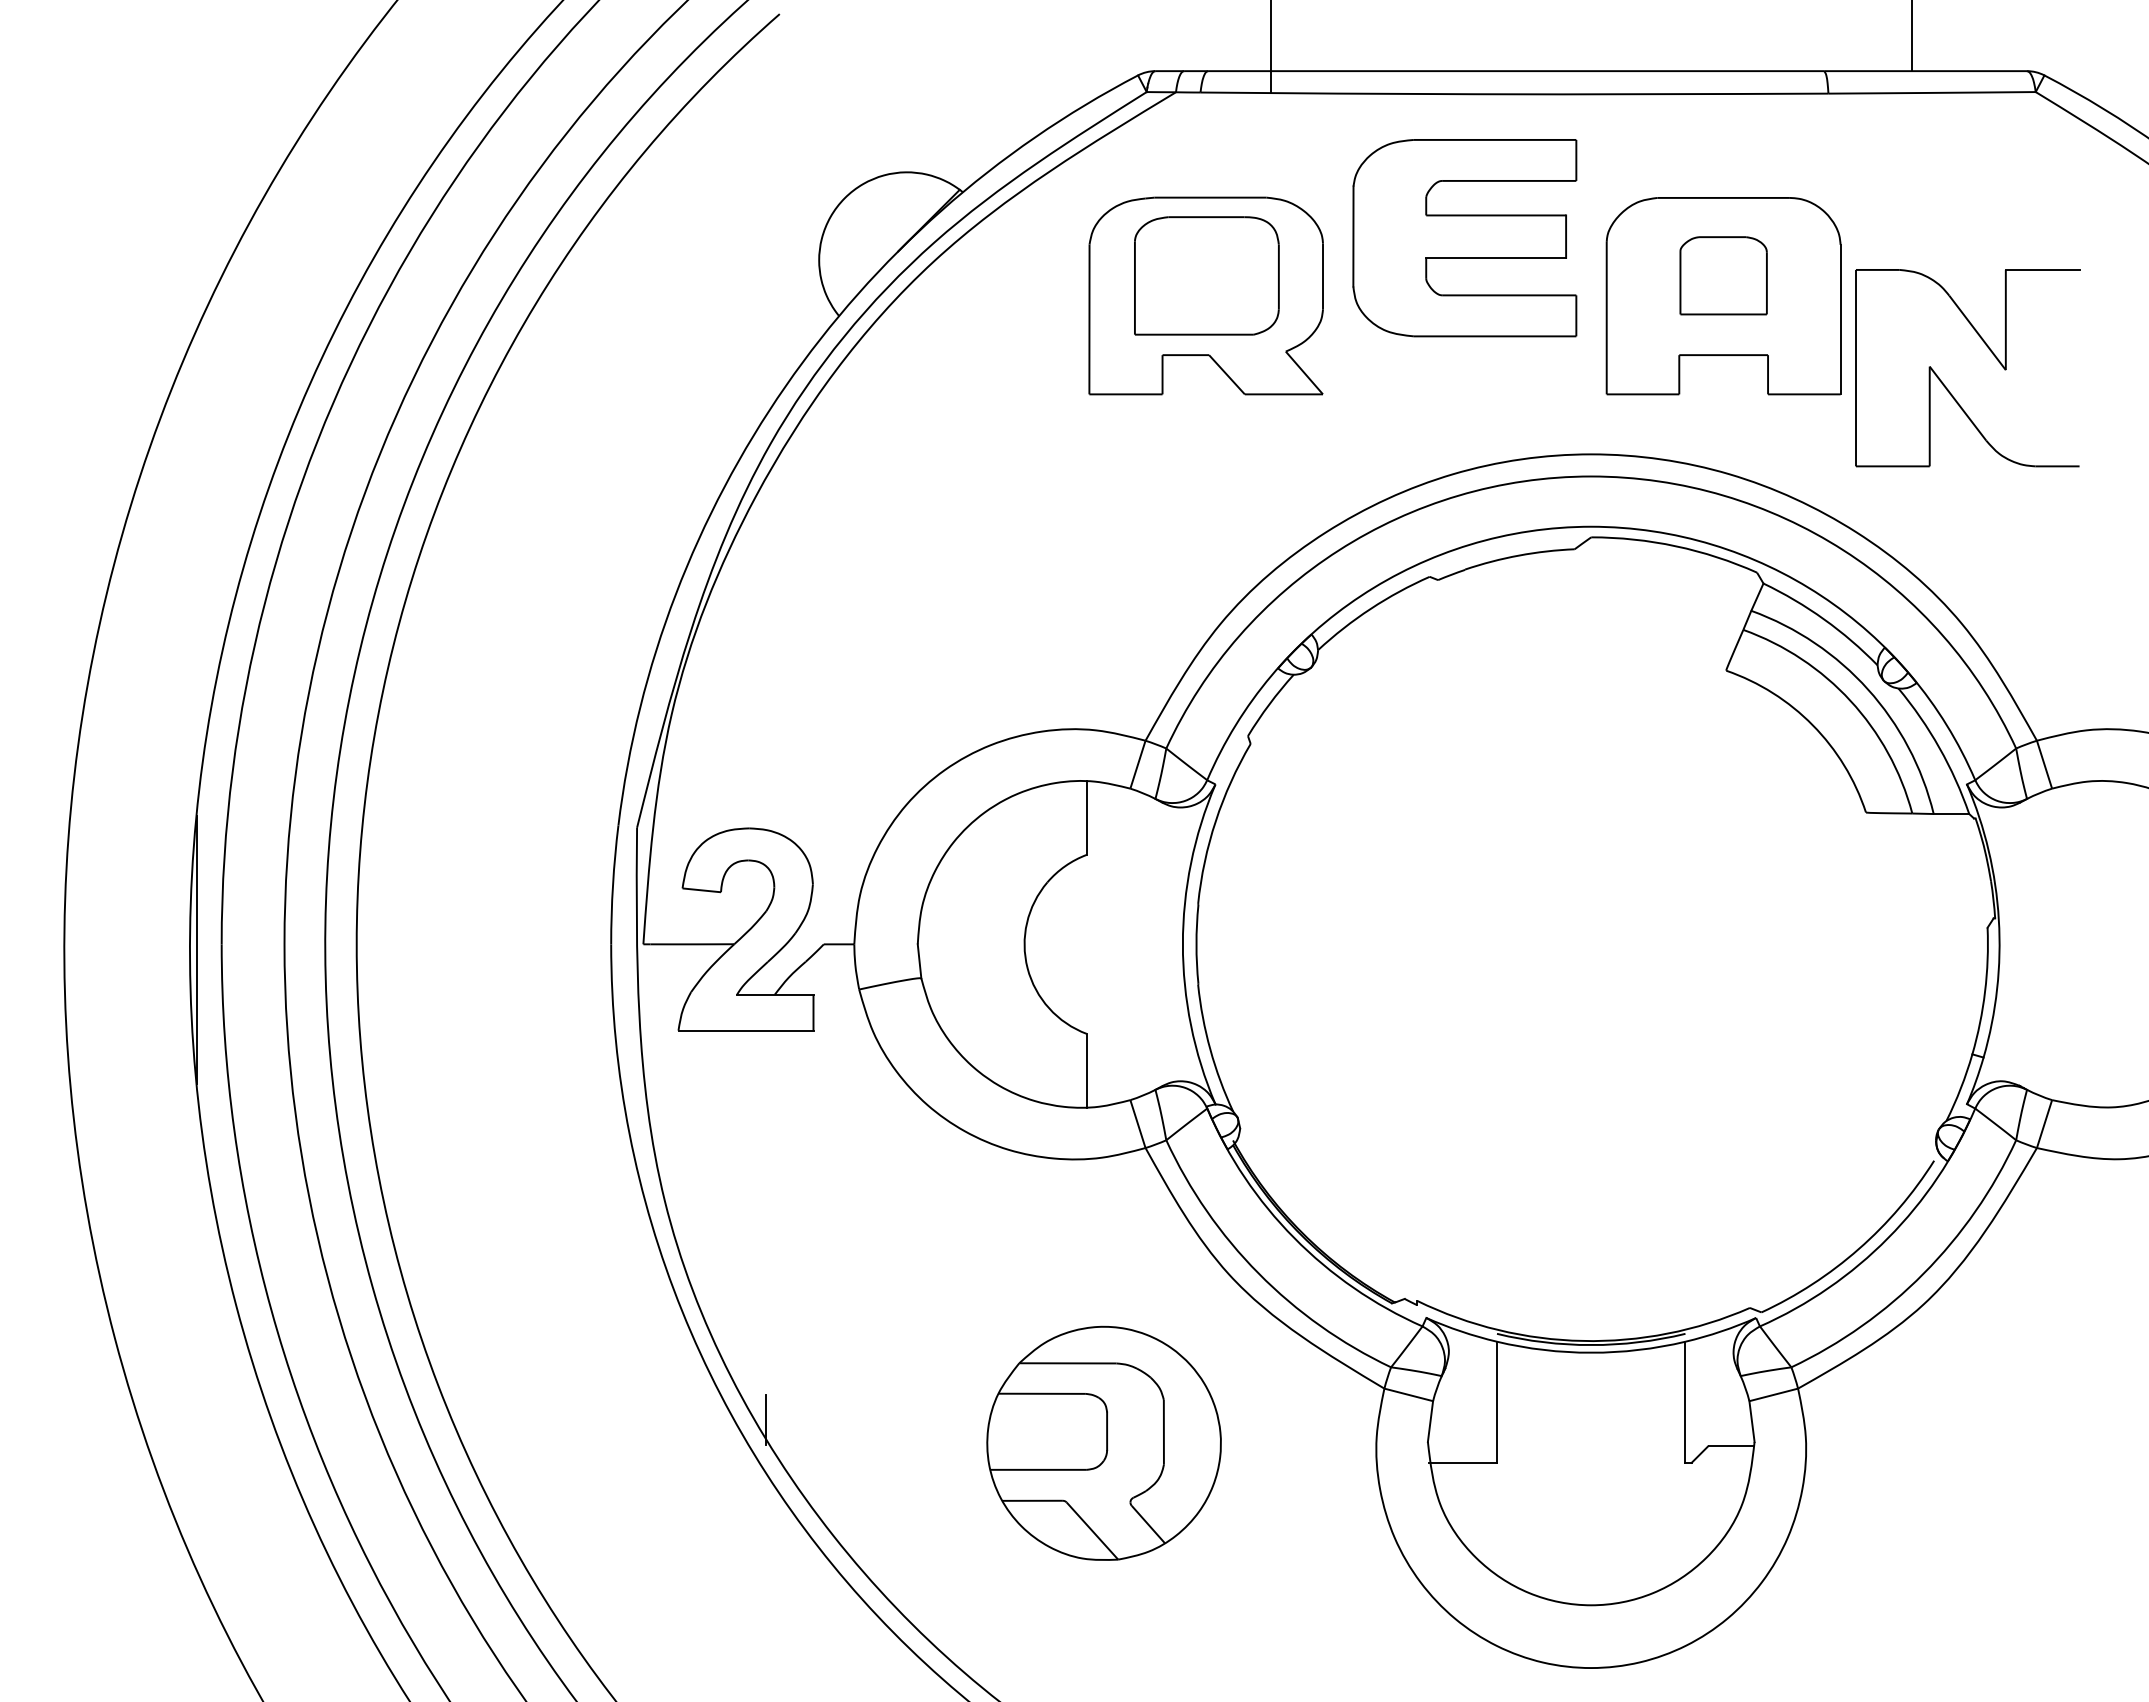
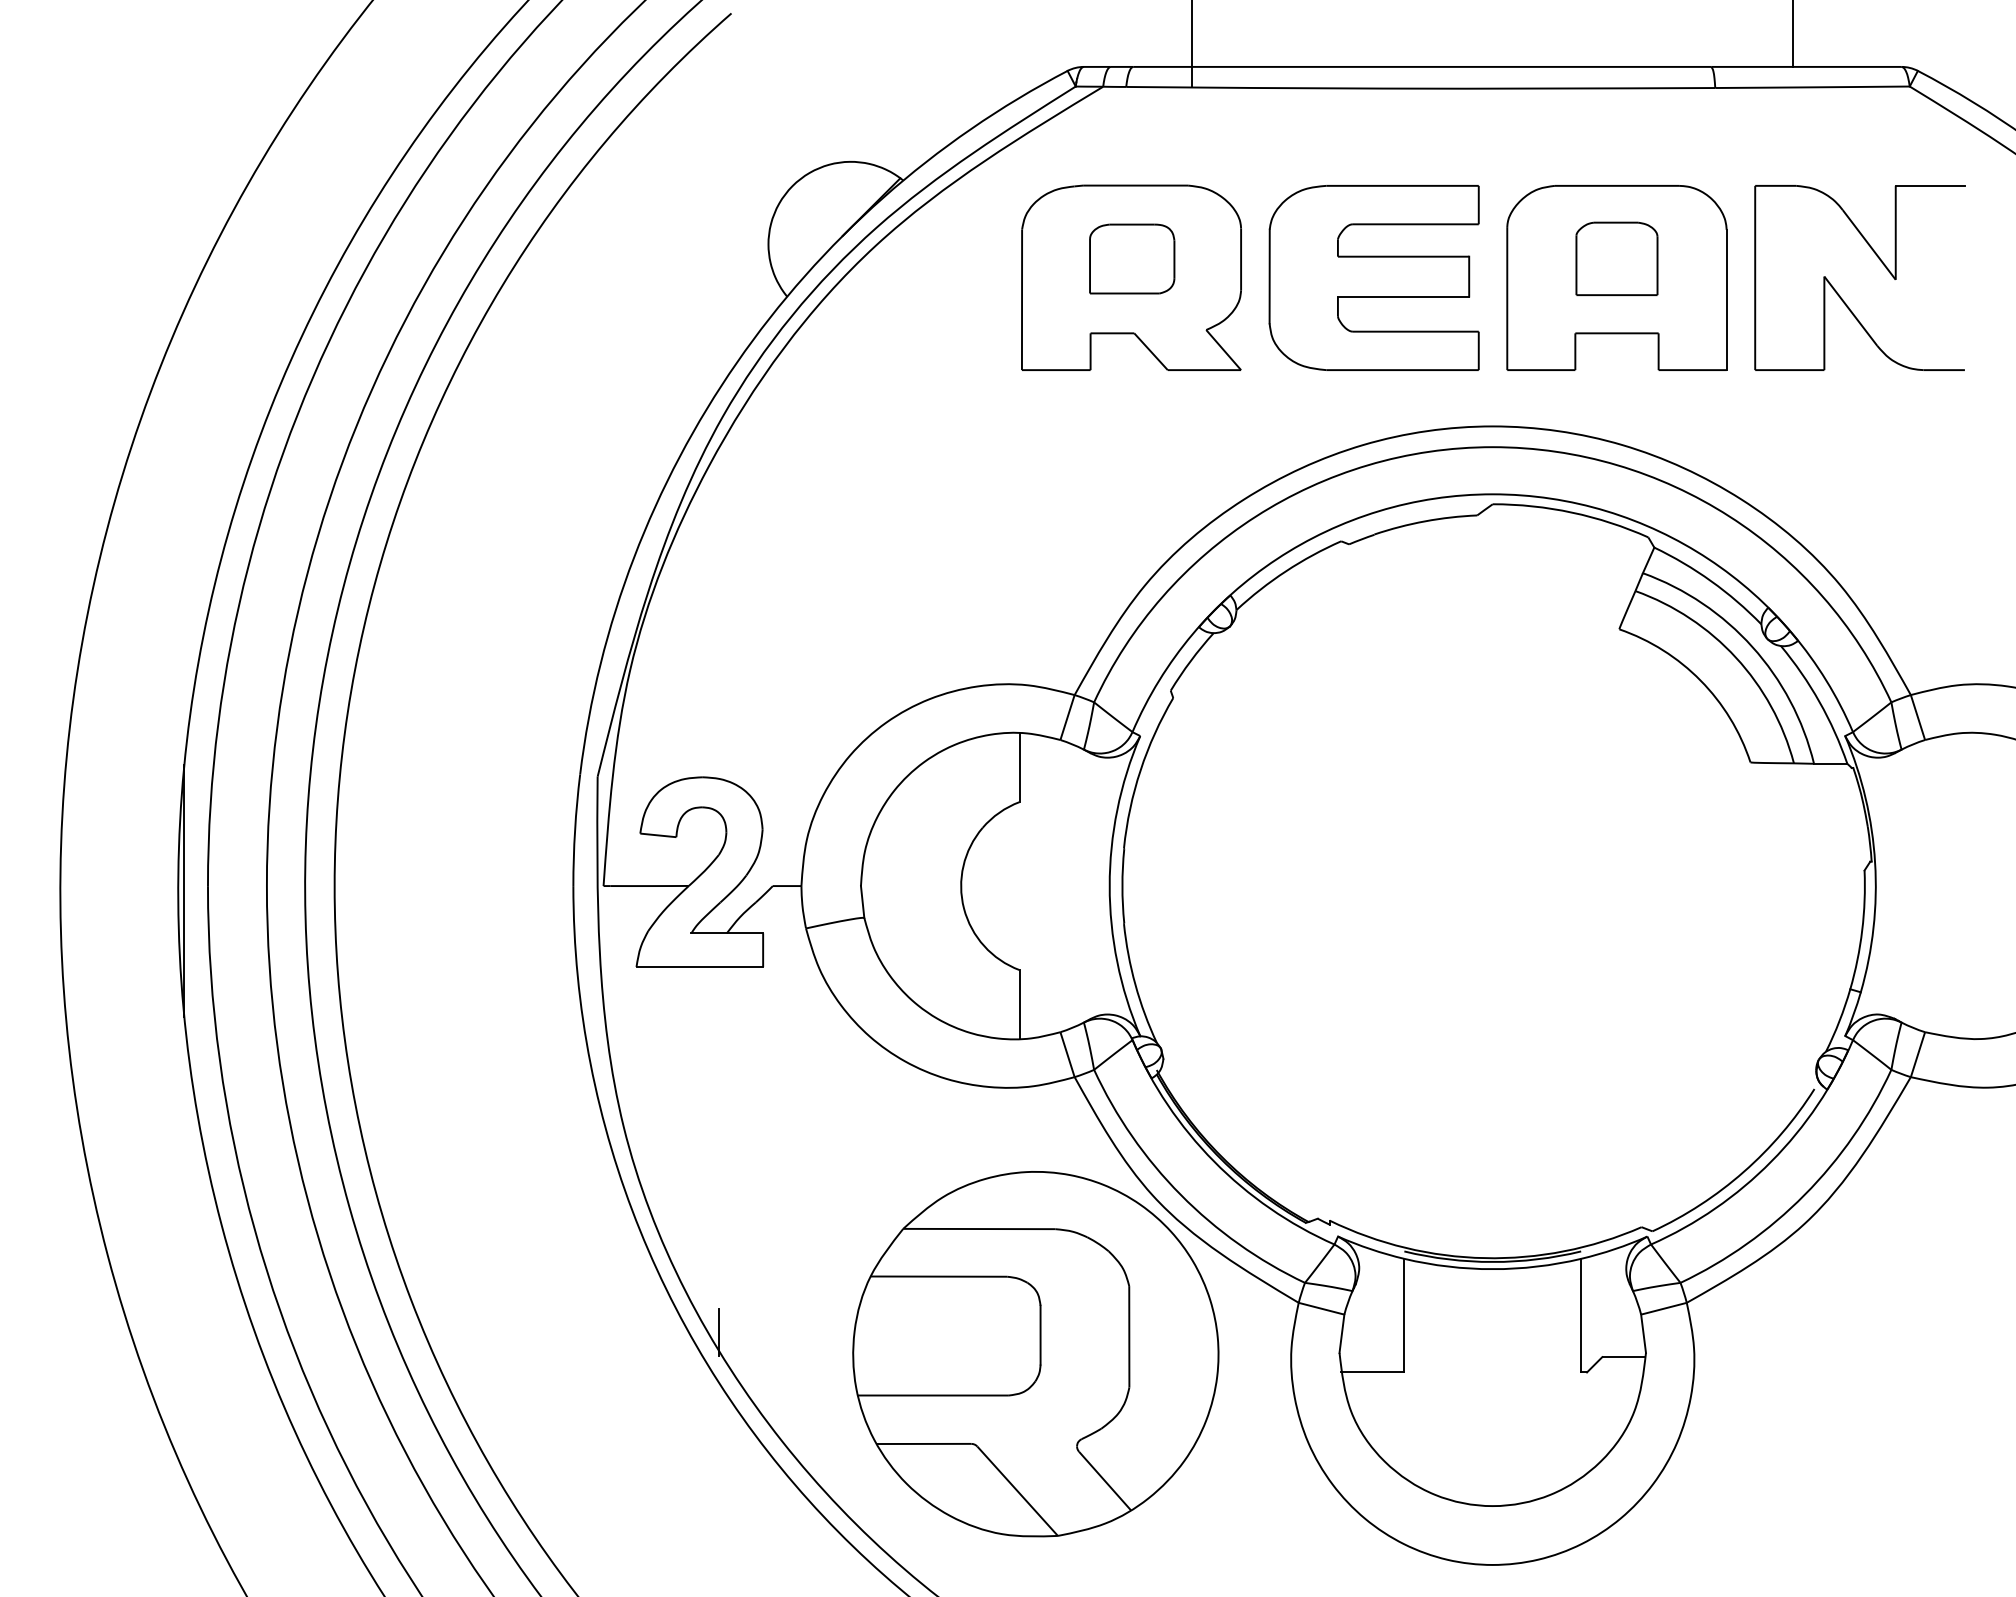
part: (1464, 238) -> (1373, 278), moved
part: (1206, 275) -> (1131, 258), size x0.62
part: (1946, 386) -> (1840, 295), moved
part: (1103, 1443) -> (1035, 1354), size x1.67

